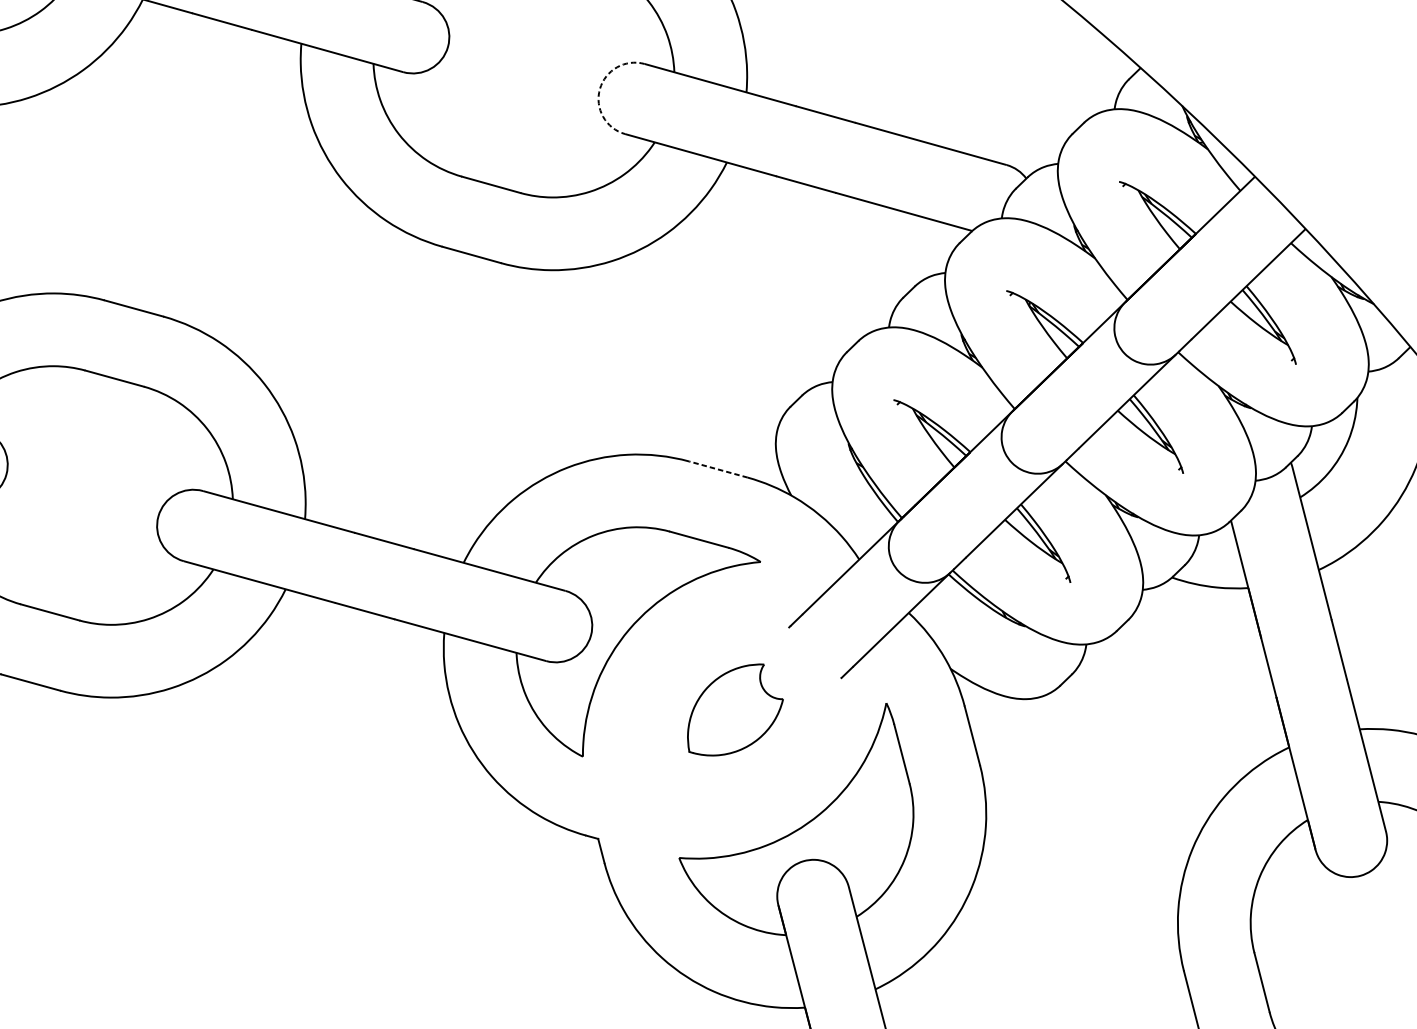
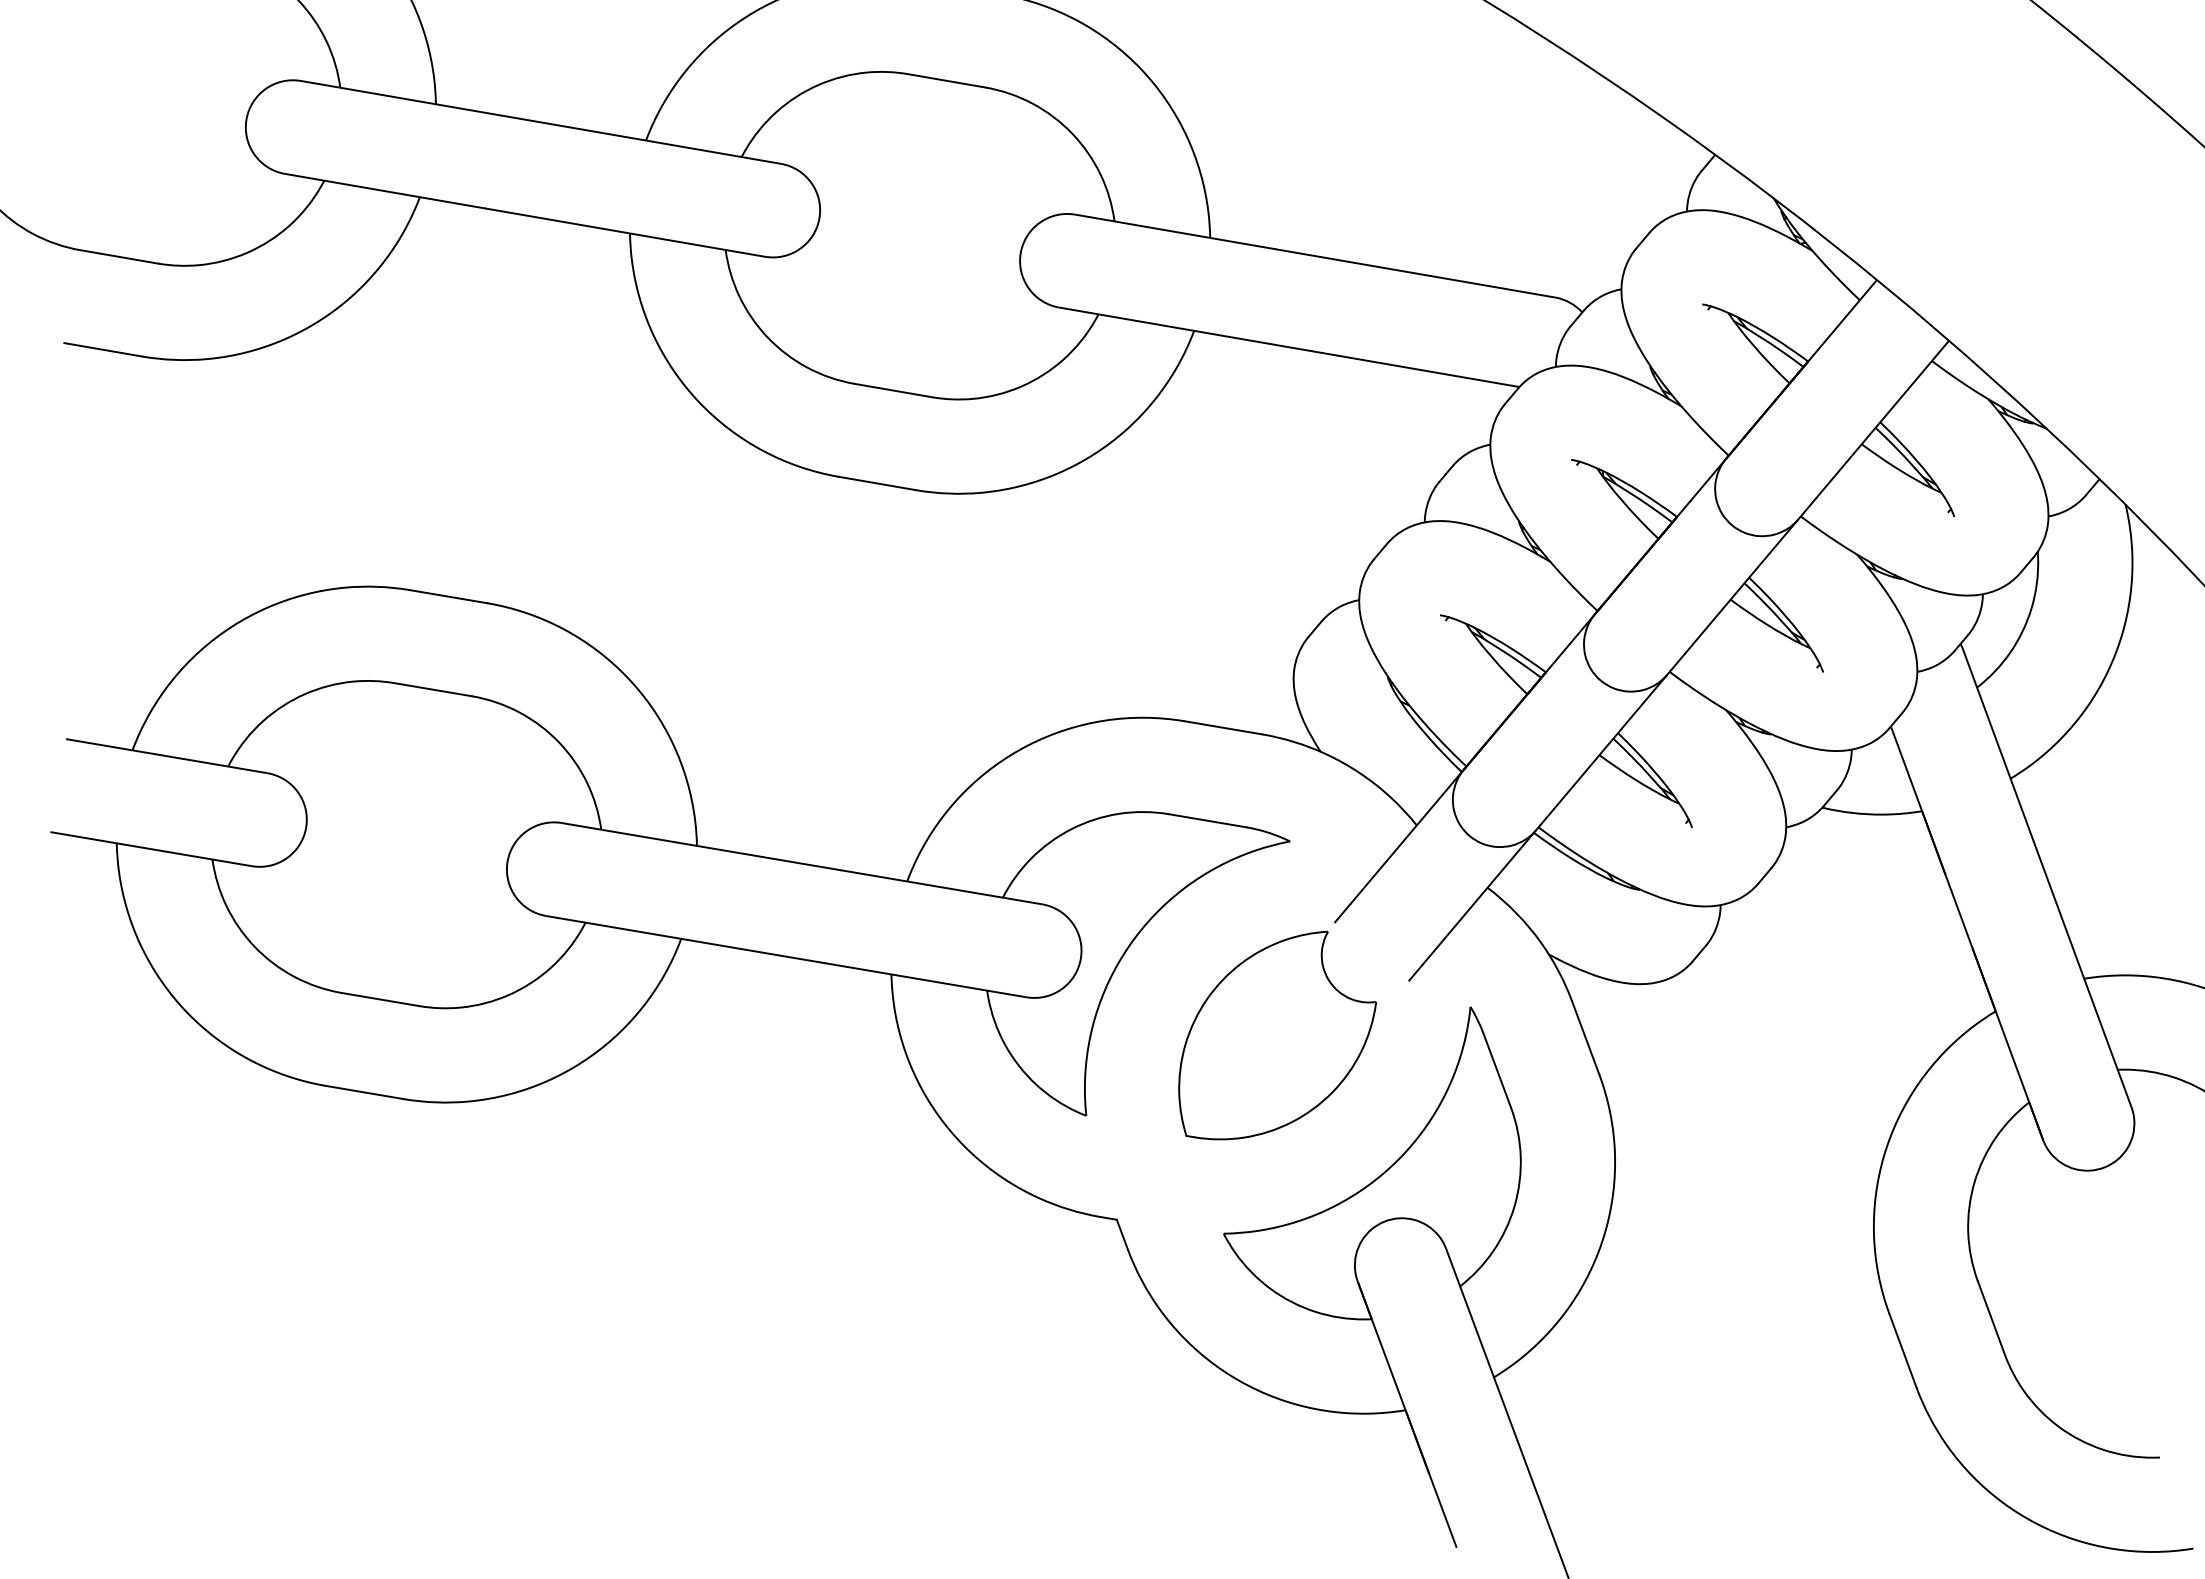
arc: (599, 89) -> (1020, 253), dashed -> solid
line: (718, 469) -> (1223, 727), dashed -> solid
part: (735, 709) -> (1277, 1035), size x1.67

